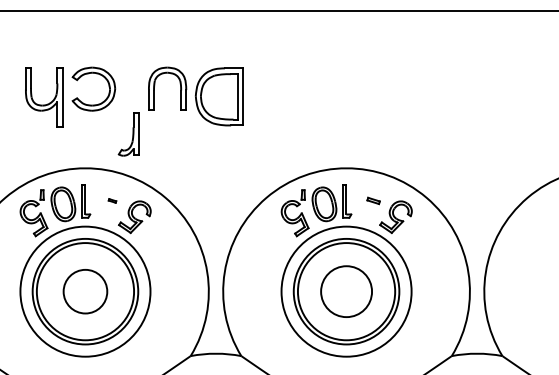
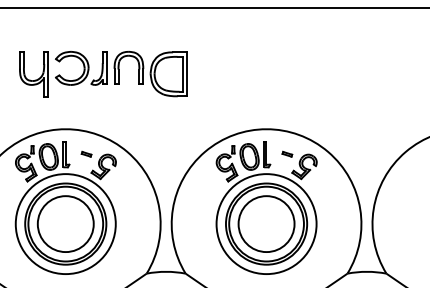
part: (128, 134) -> (98, 68), moved
part: (112, 200) -> (86, 153), size x1.67
circle: (85, 291) -> (65, 223), size x1.67
circle: (346, 291) -> (266, 223), size x1.43

